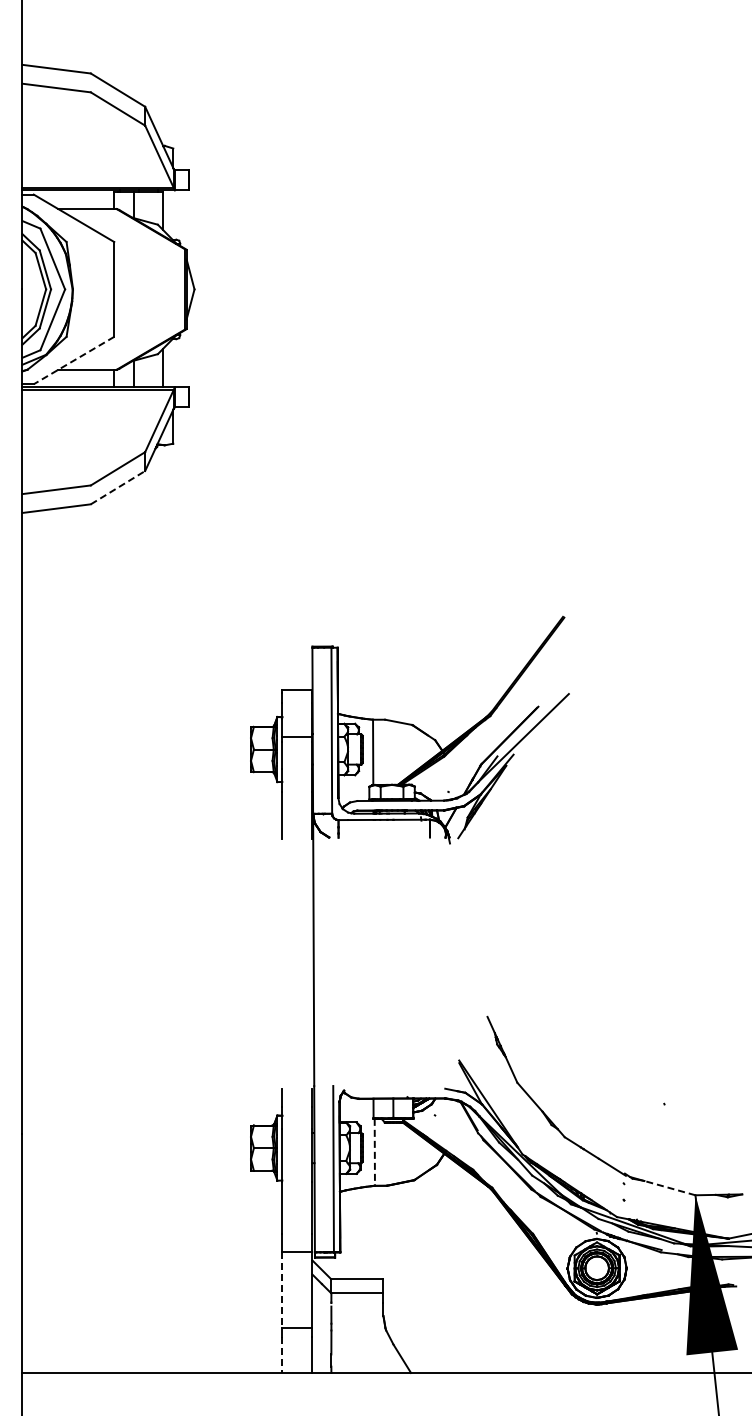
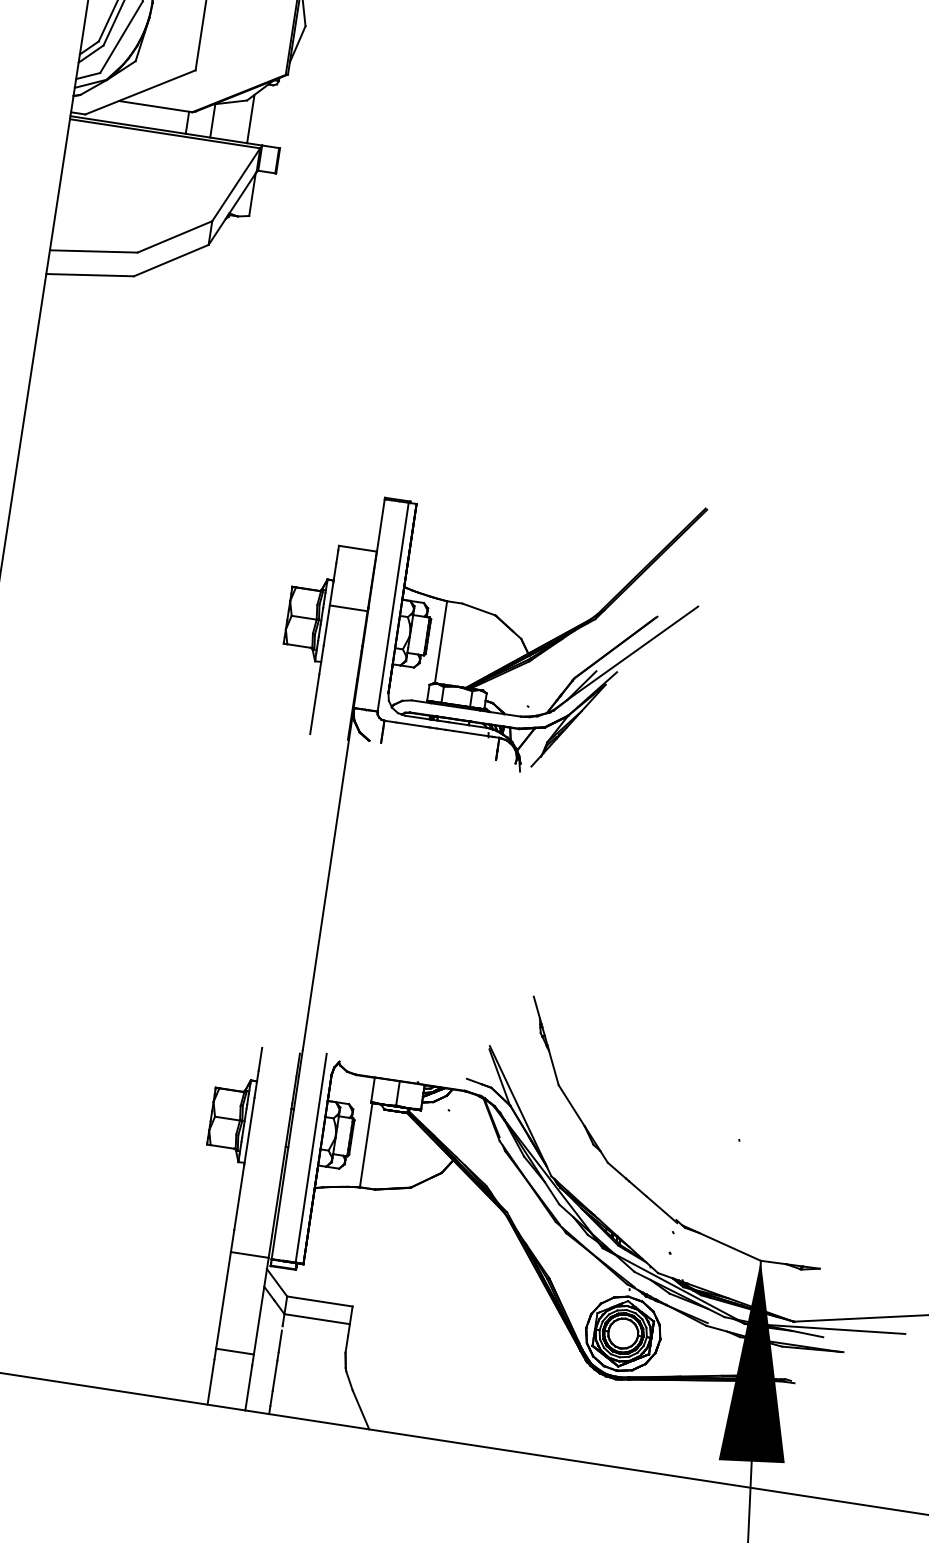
line: (74, 360) -> (141, 92), dashed -> solid
line: (118, 487) -> (171, 260), dashed -> solid
line: (374, 1152) -> (365, 1145), dashed -> solid
line: (669, 1188) -> (729, 1247), dashed -> solid
line: (282, 1290) -> (223, 1301), dashed -> solid
line: (282, 1355) -> (211, 1382), dashed -> solid

